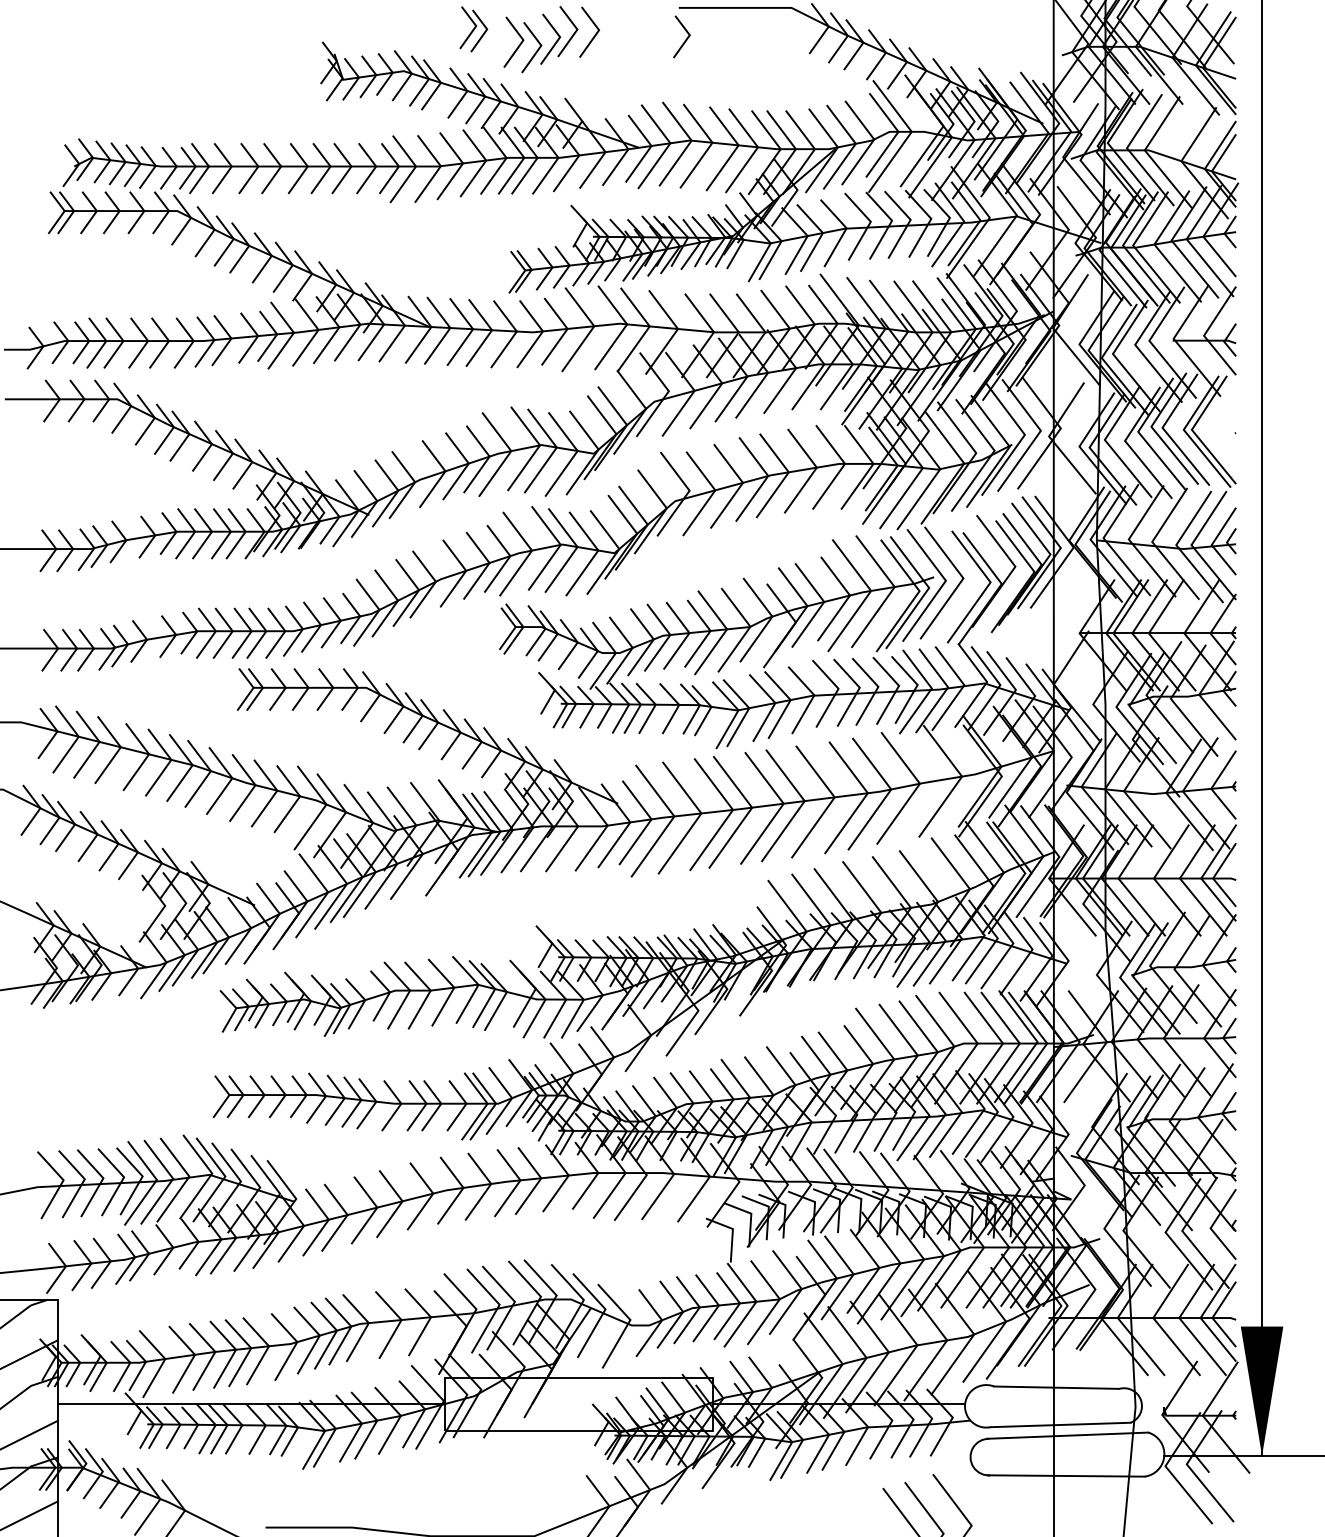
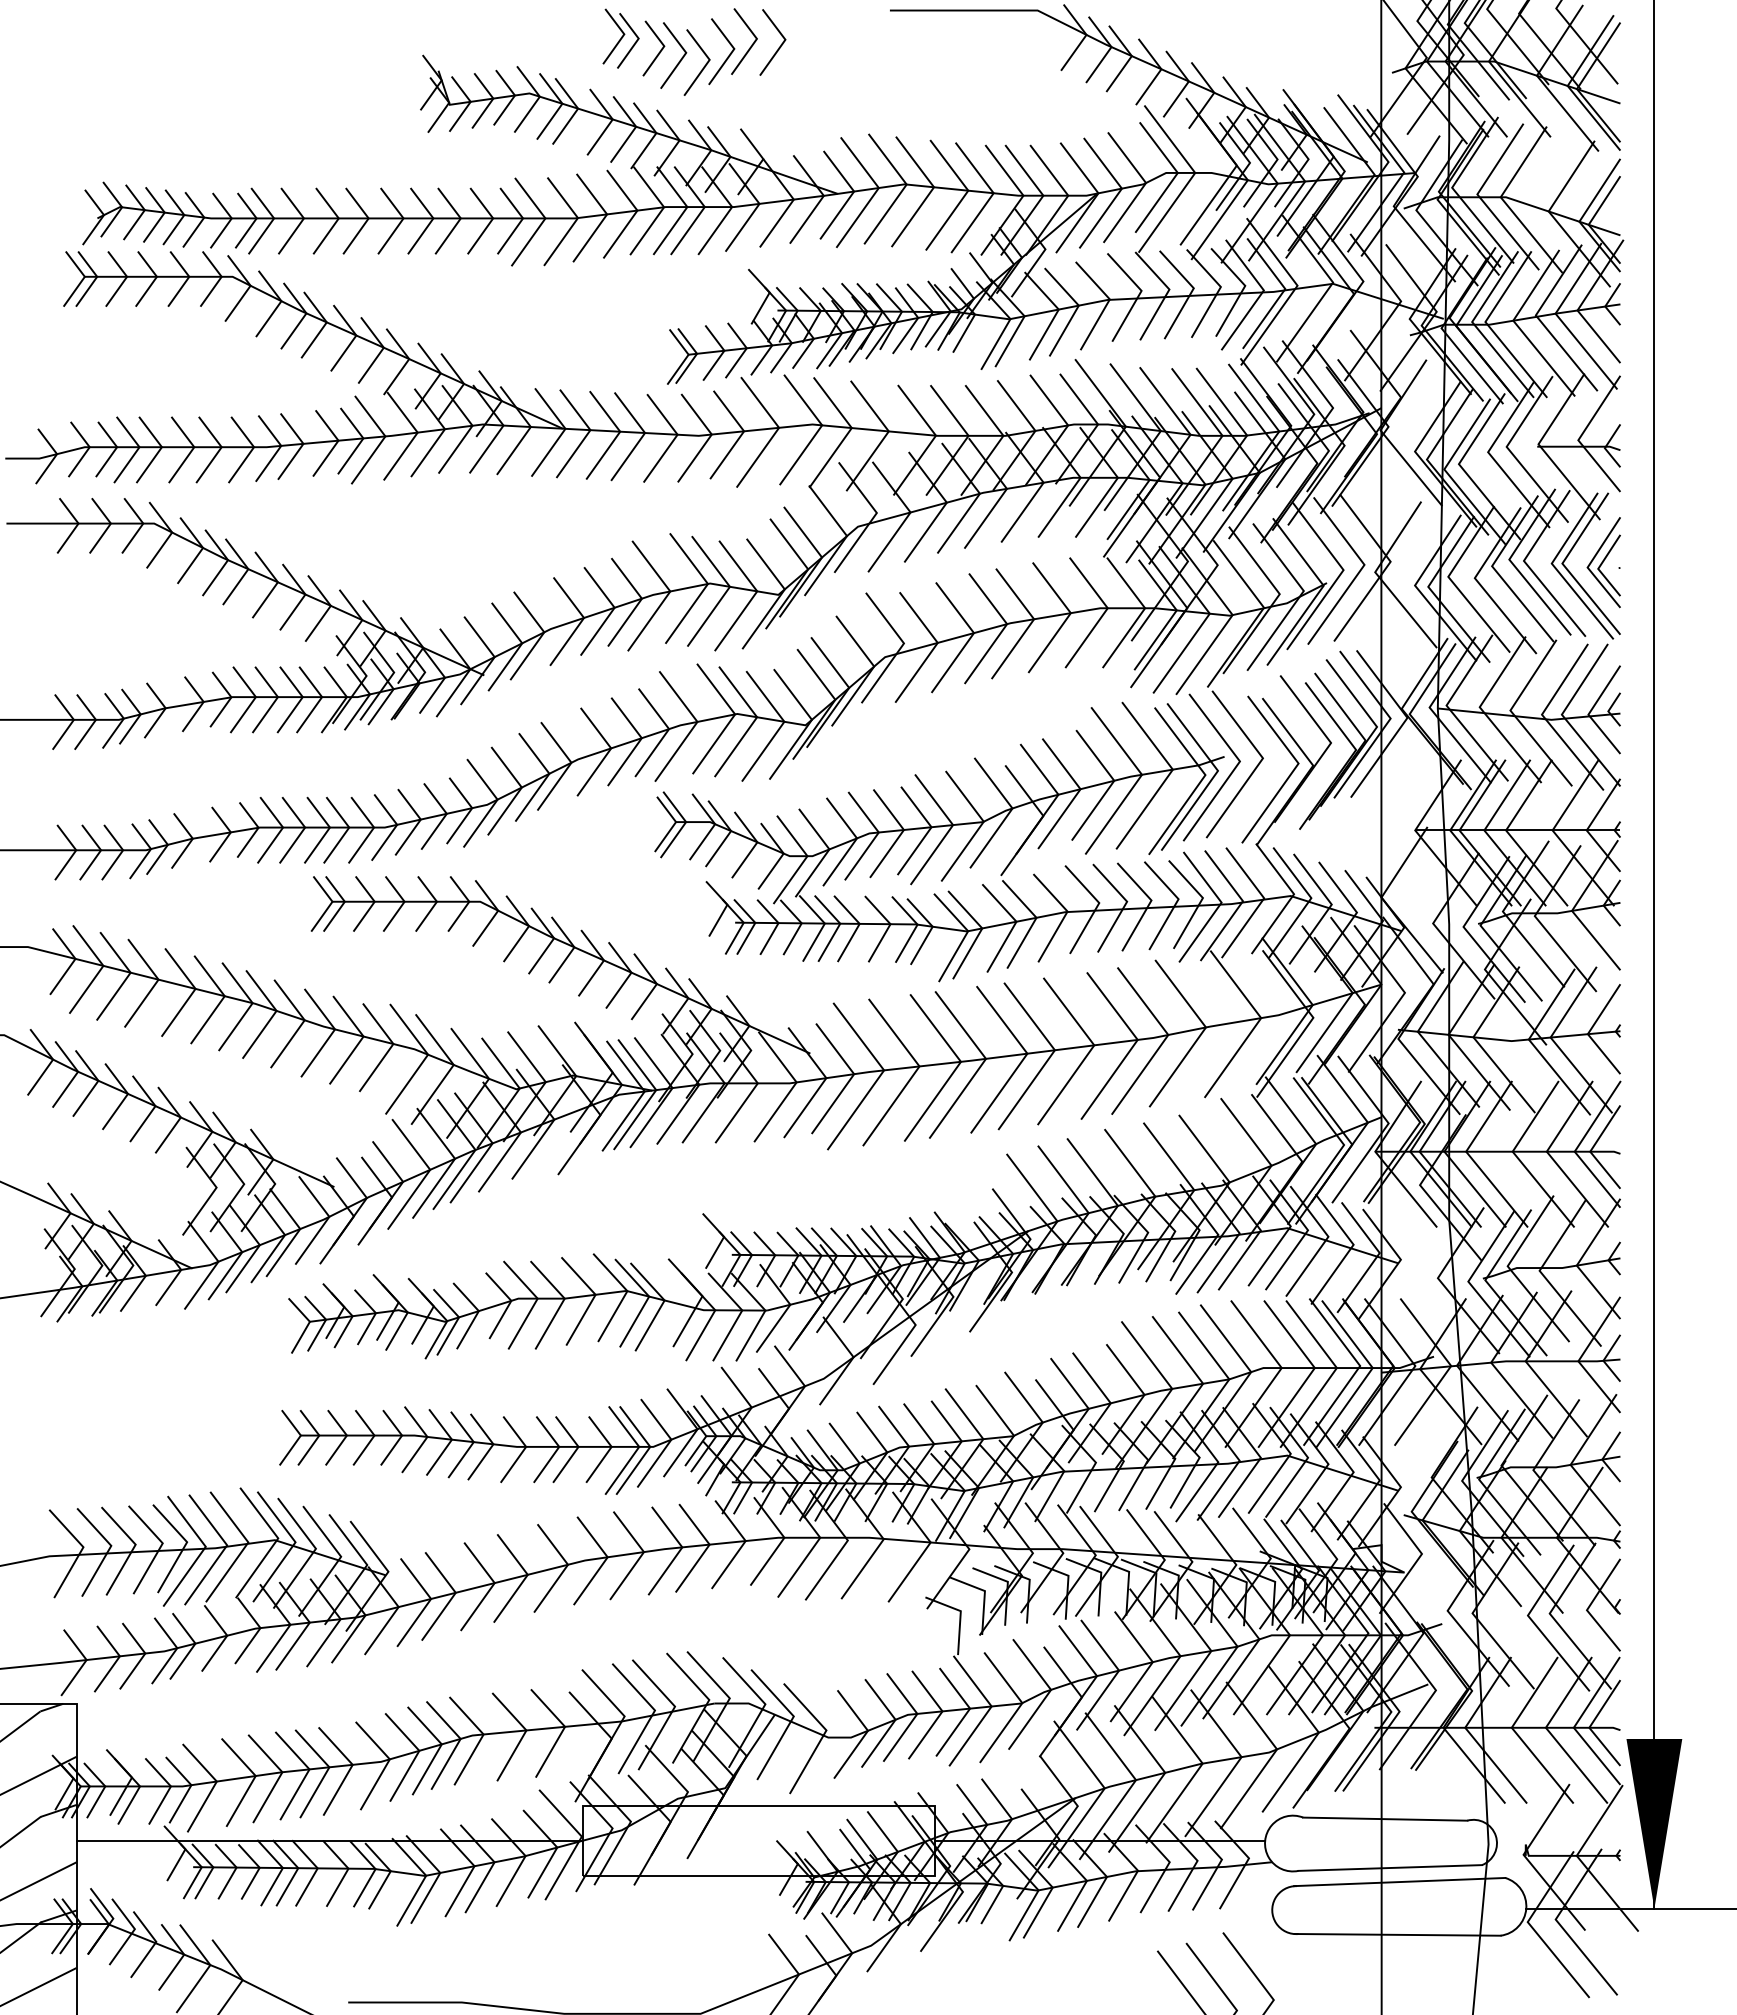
line: (685, 39) -> (658, 52), moved
part: (1223, 429) -> (1603, 562), added

